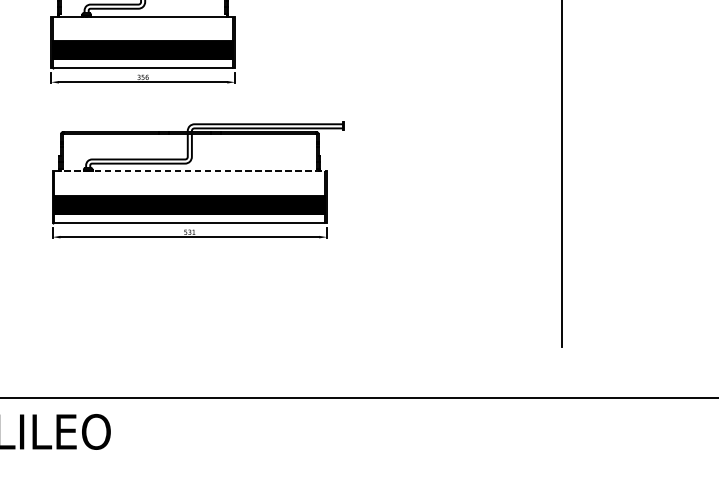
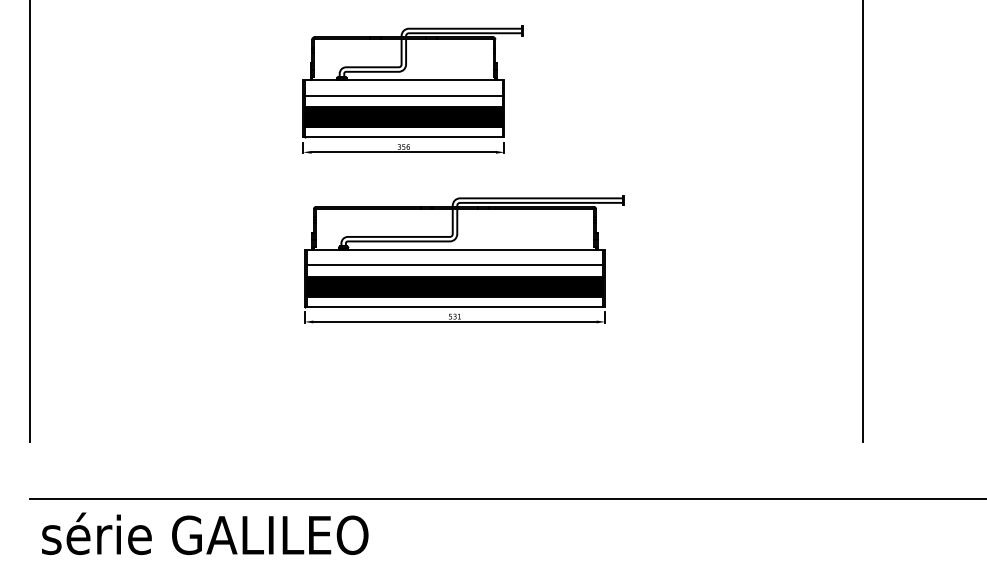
line: (142, 30) -> (403, 95), added
line: (190, 170) -> (455, 249), dashed -> solid
line: (189, 185) -> (454, 265), added

